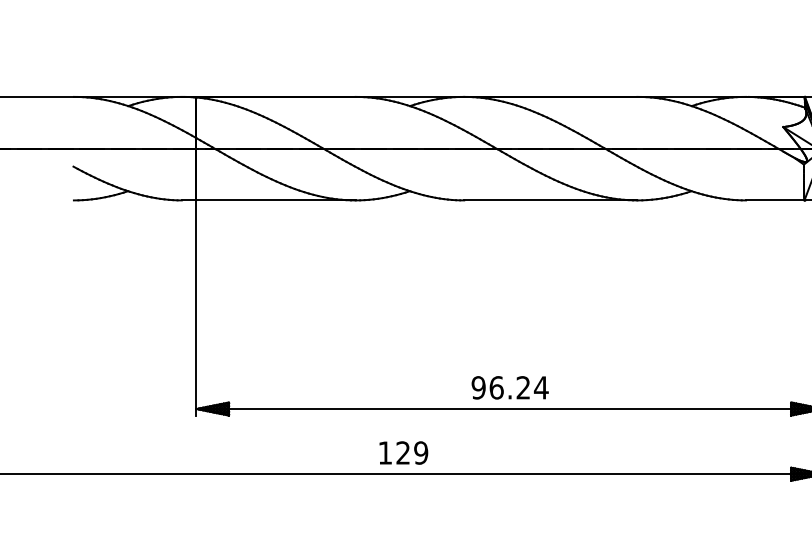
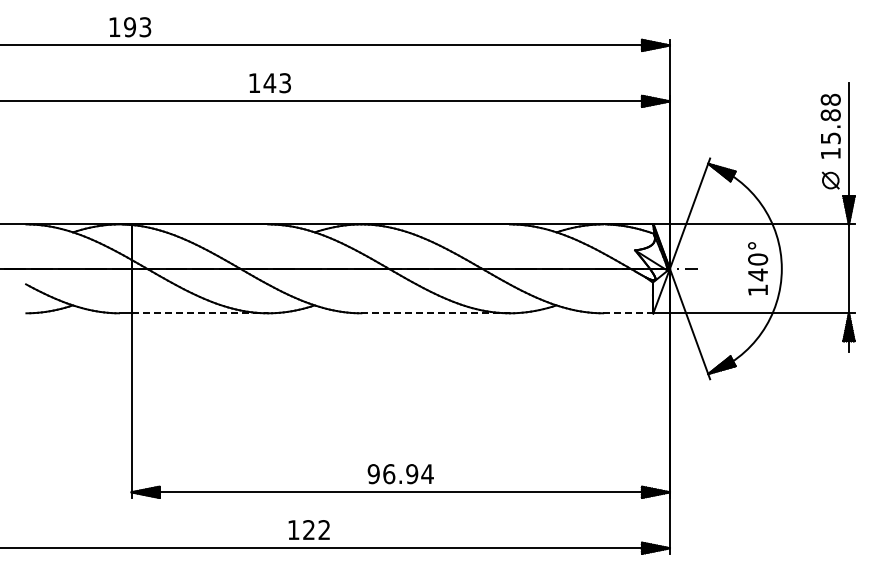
line: (276, 200) -> (200, 313), solid -> dashed
line: (551, 200) -> (436, 313), solid -> dashed
line: (775, 200) -> (628, 313), solid -> dashed
text: (523, 388) -> (412, 474), 96.24 -> 96.94
text: (421, 453) -> (324, 530), 129 -> 122

